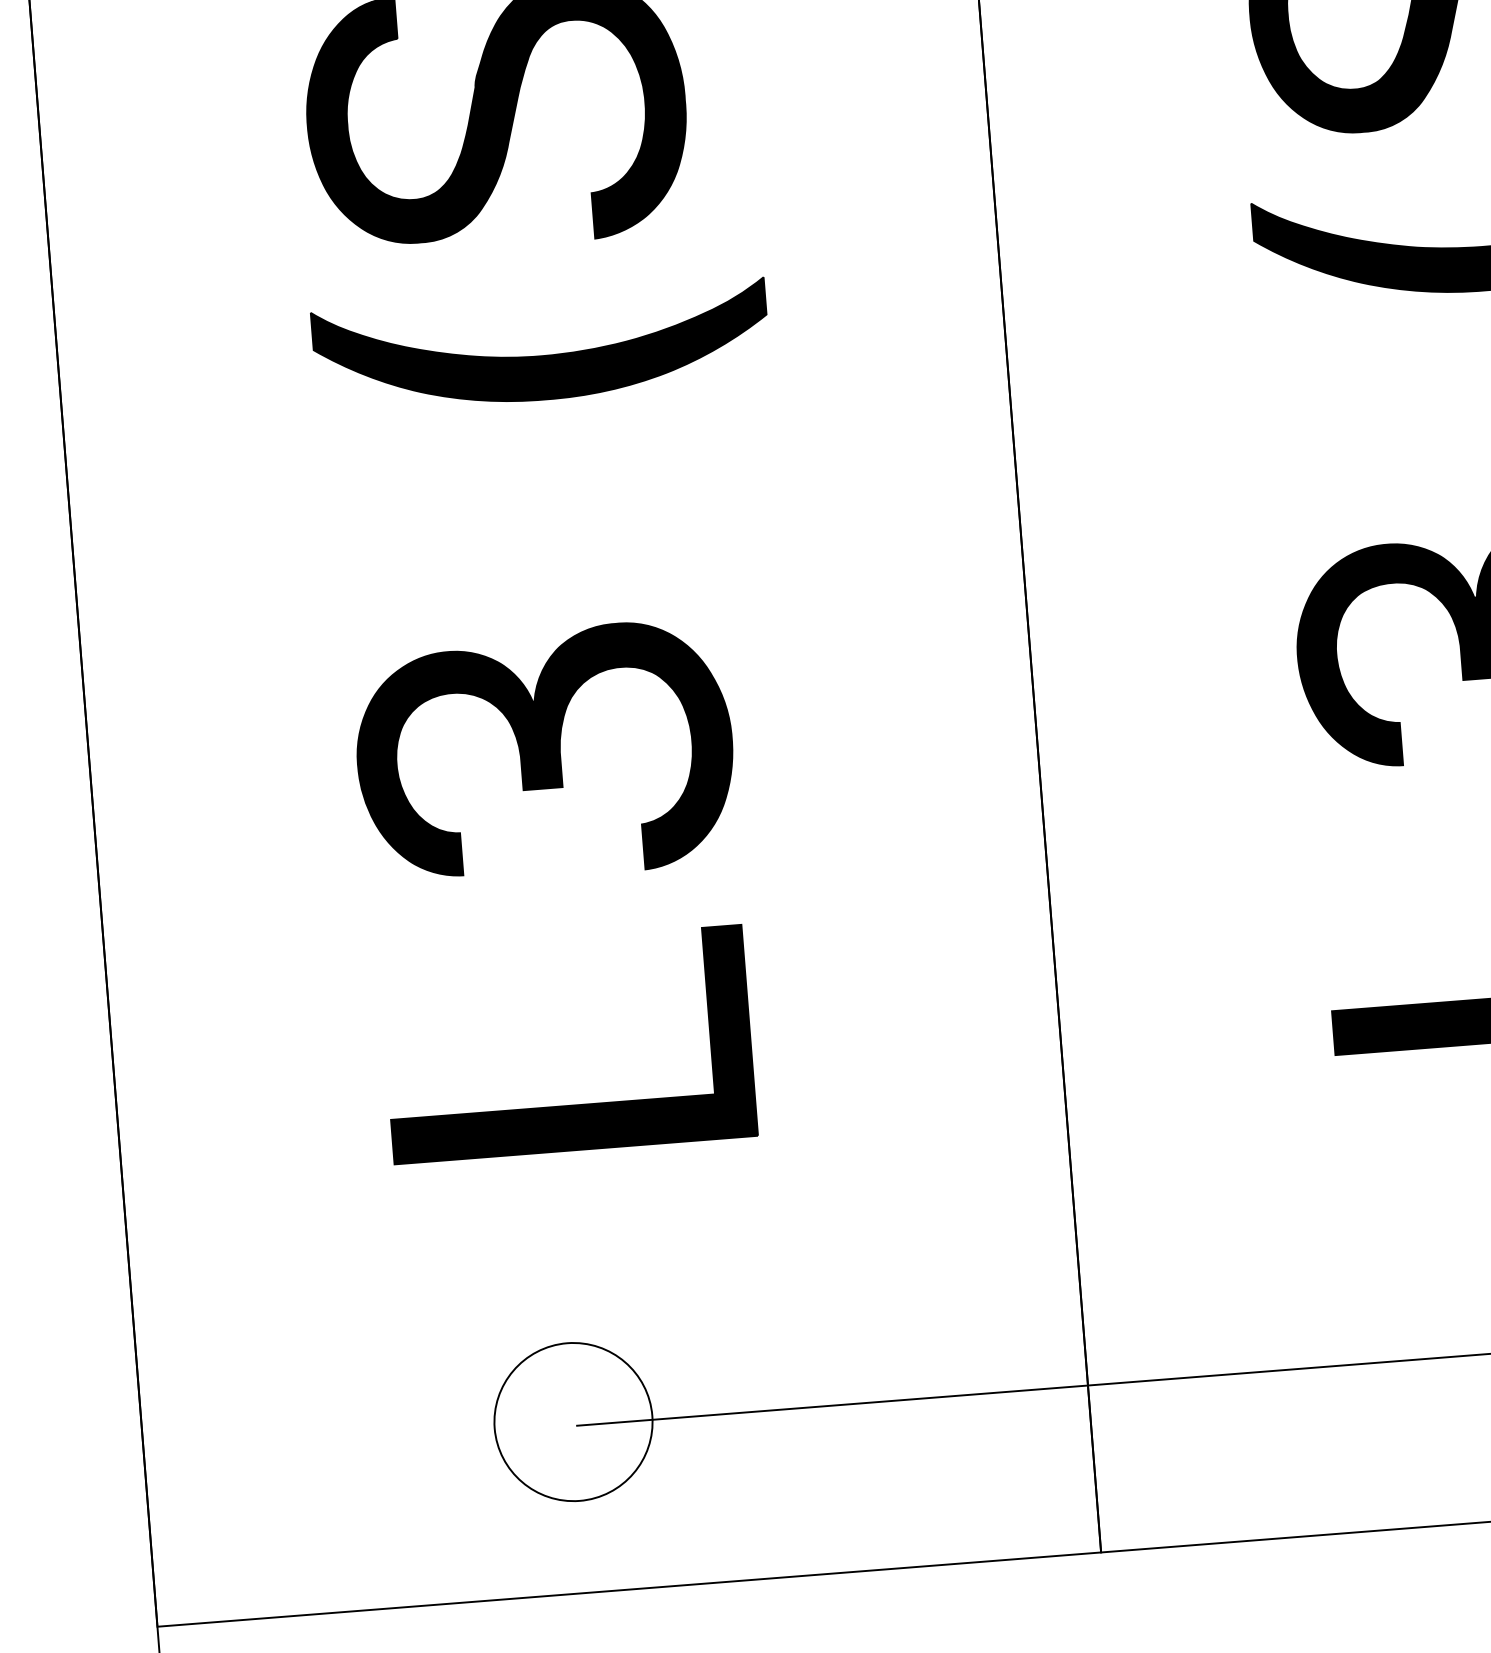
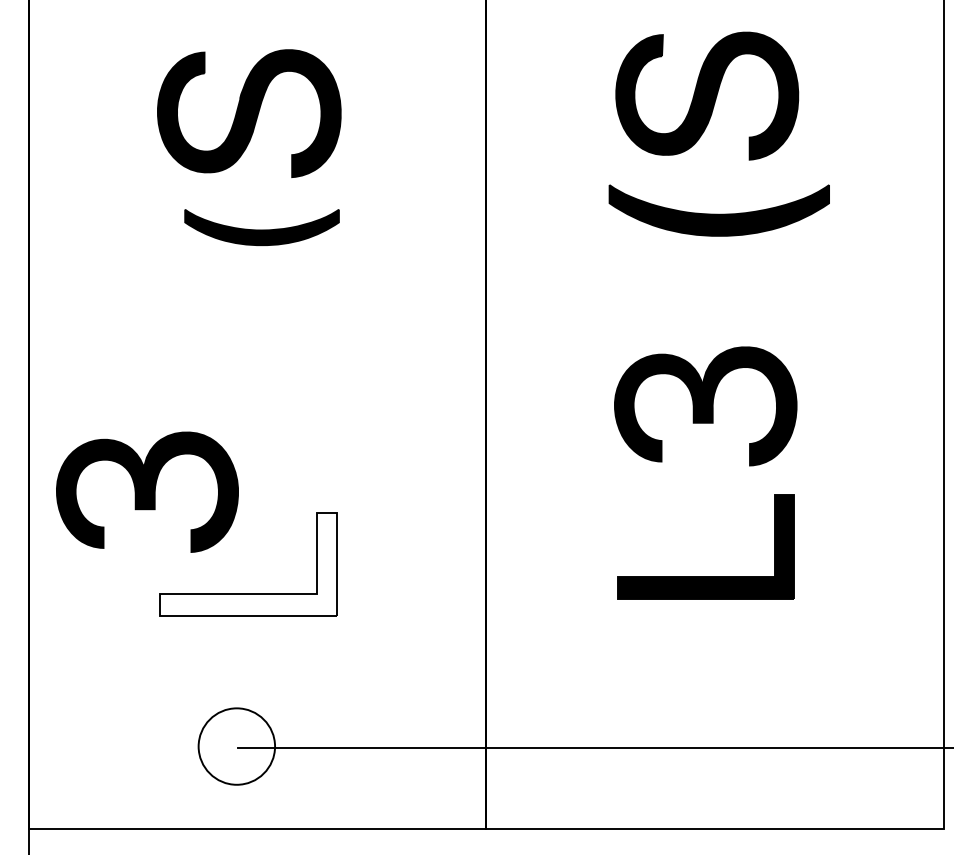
part: (540, 347) -> (261, 227), size x0.7
part: (544, 751) -> (147, 491), moved
fill: (567, 1044) -> (248, 564), removed

